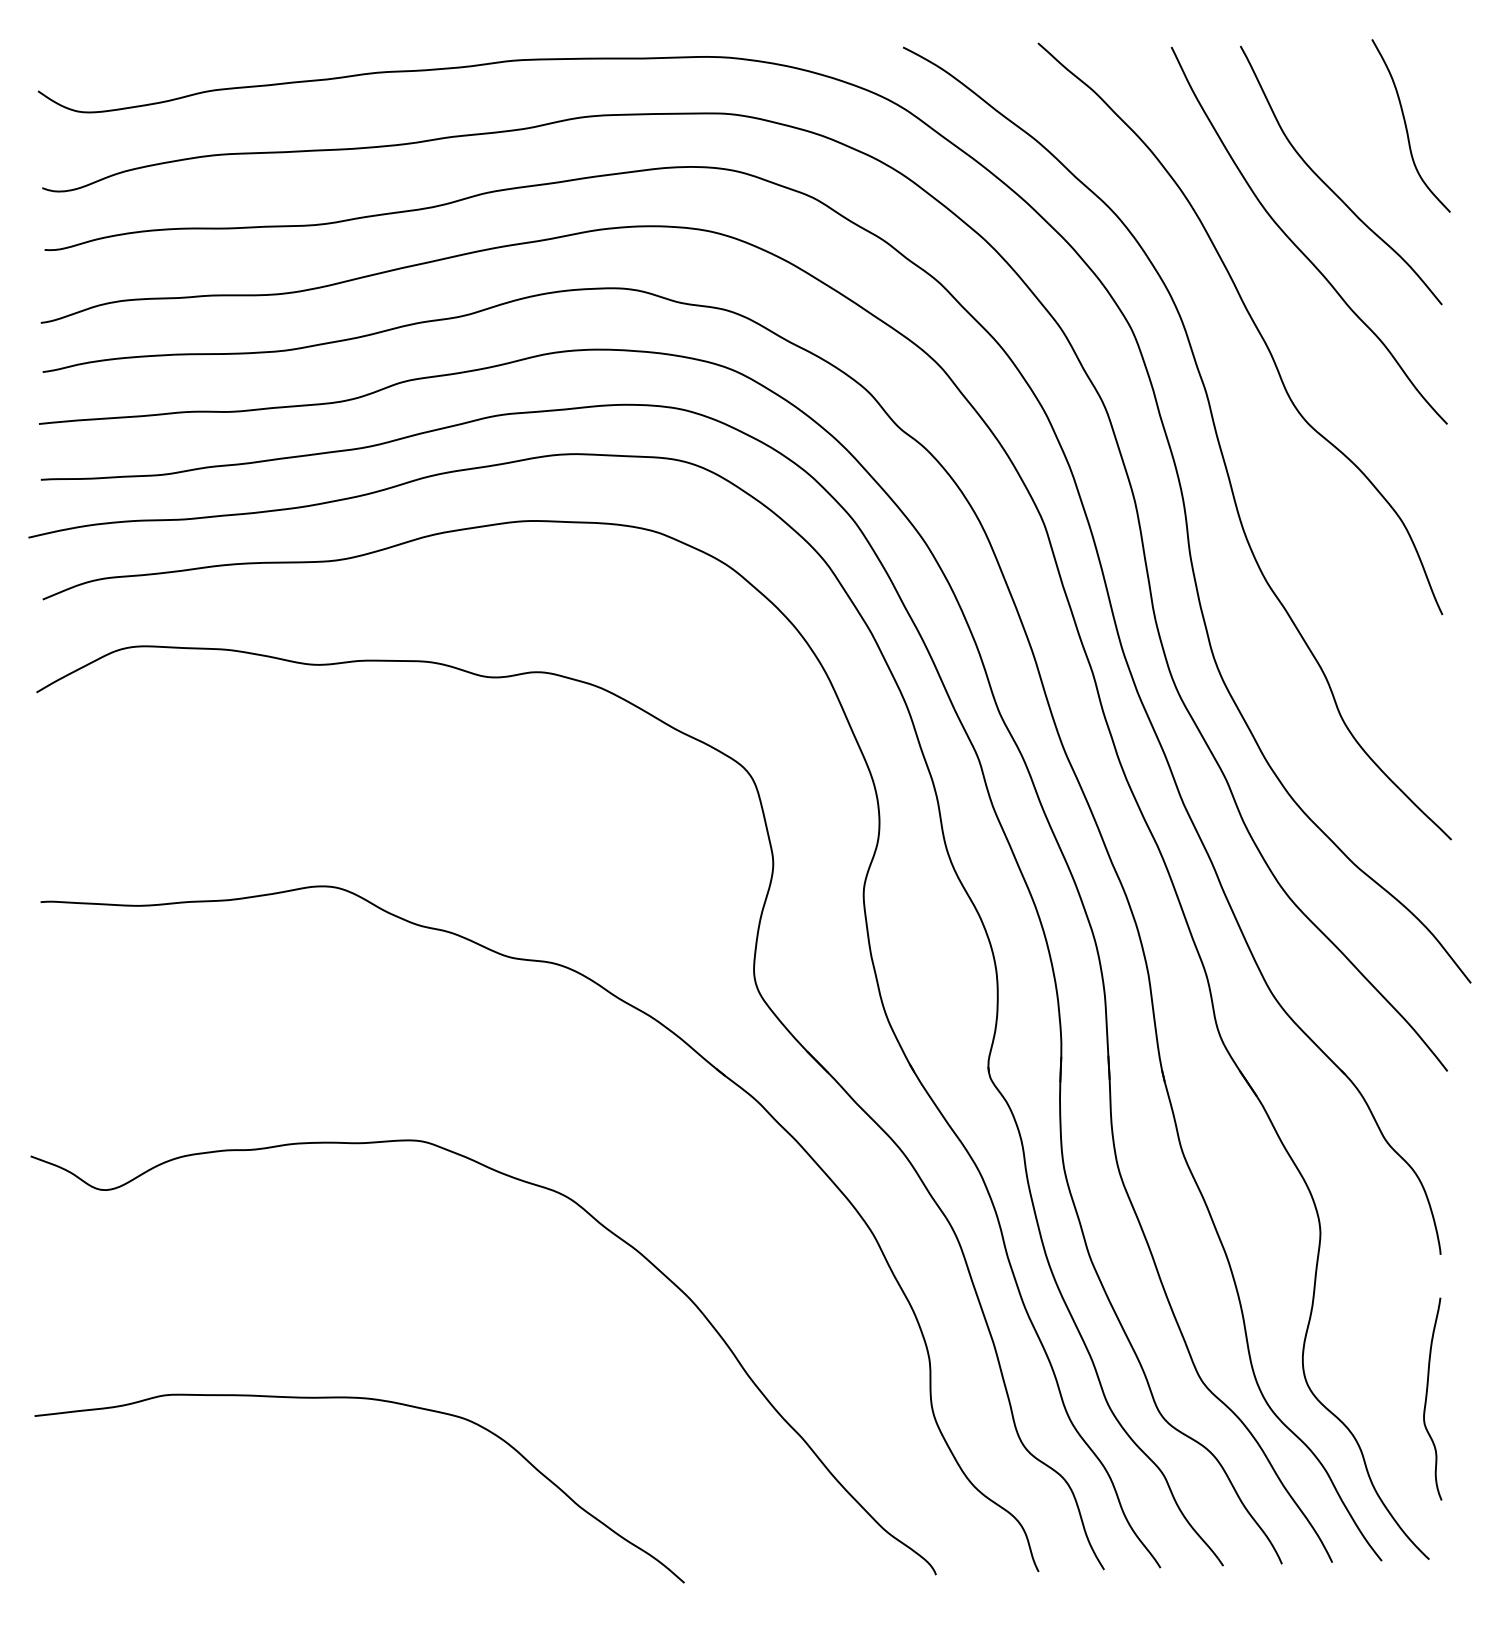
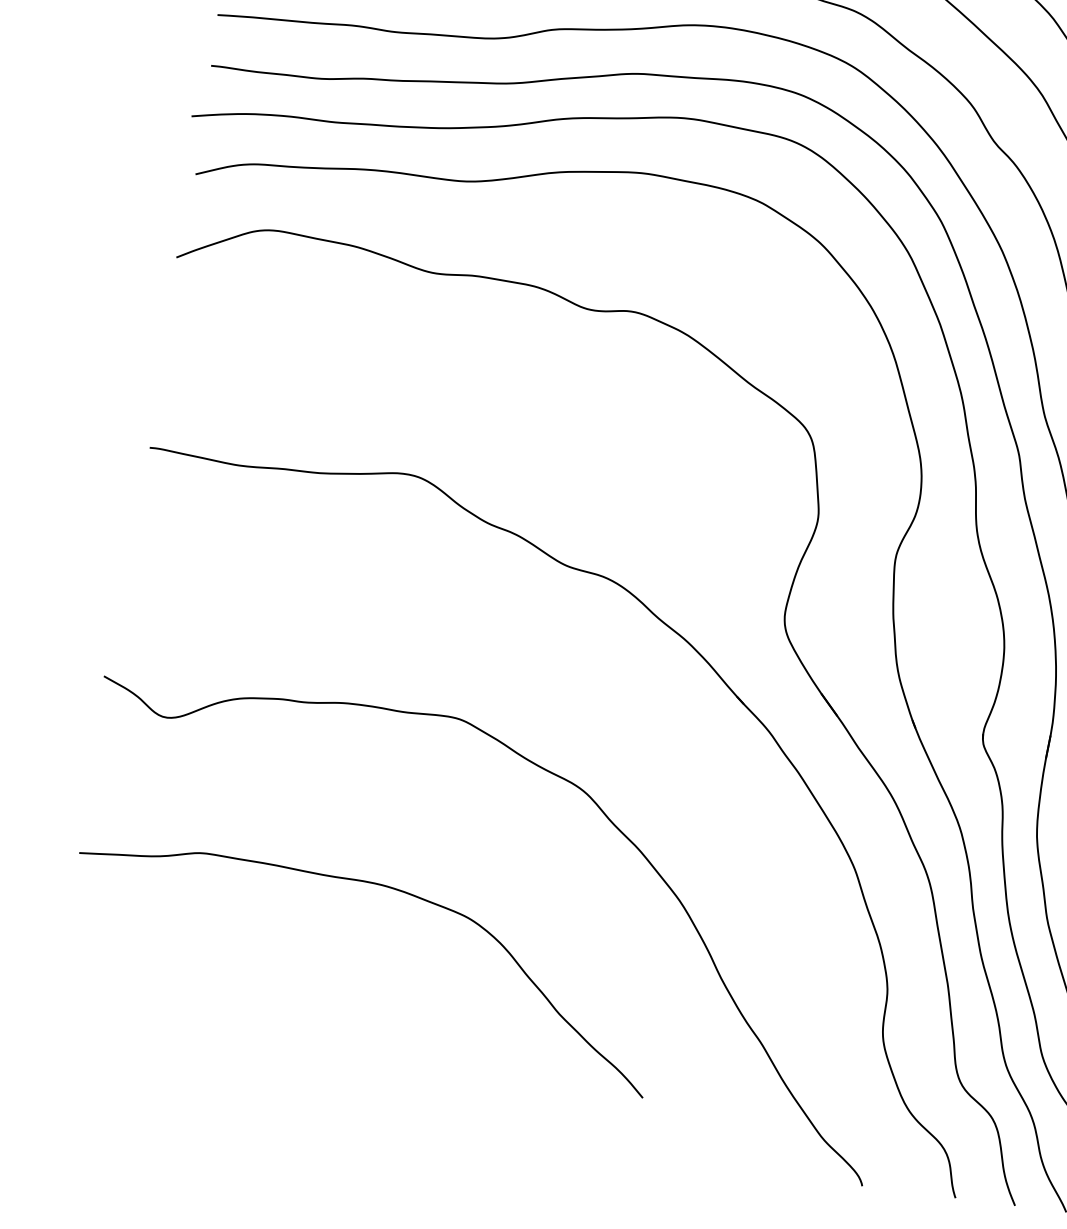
curve: (362, 1399) -> (378, 885), moved

